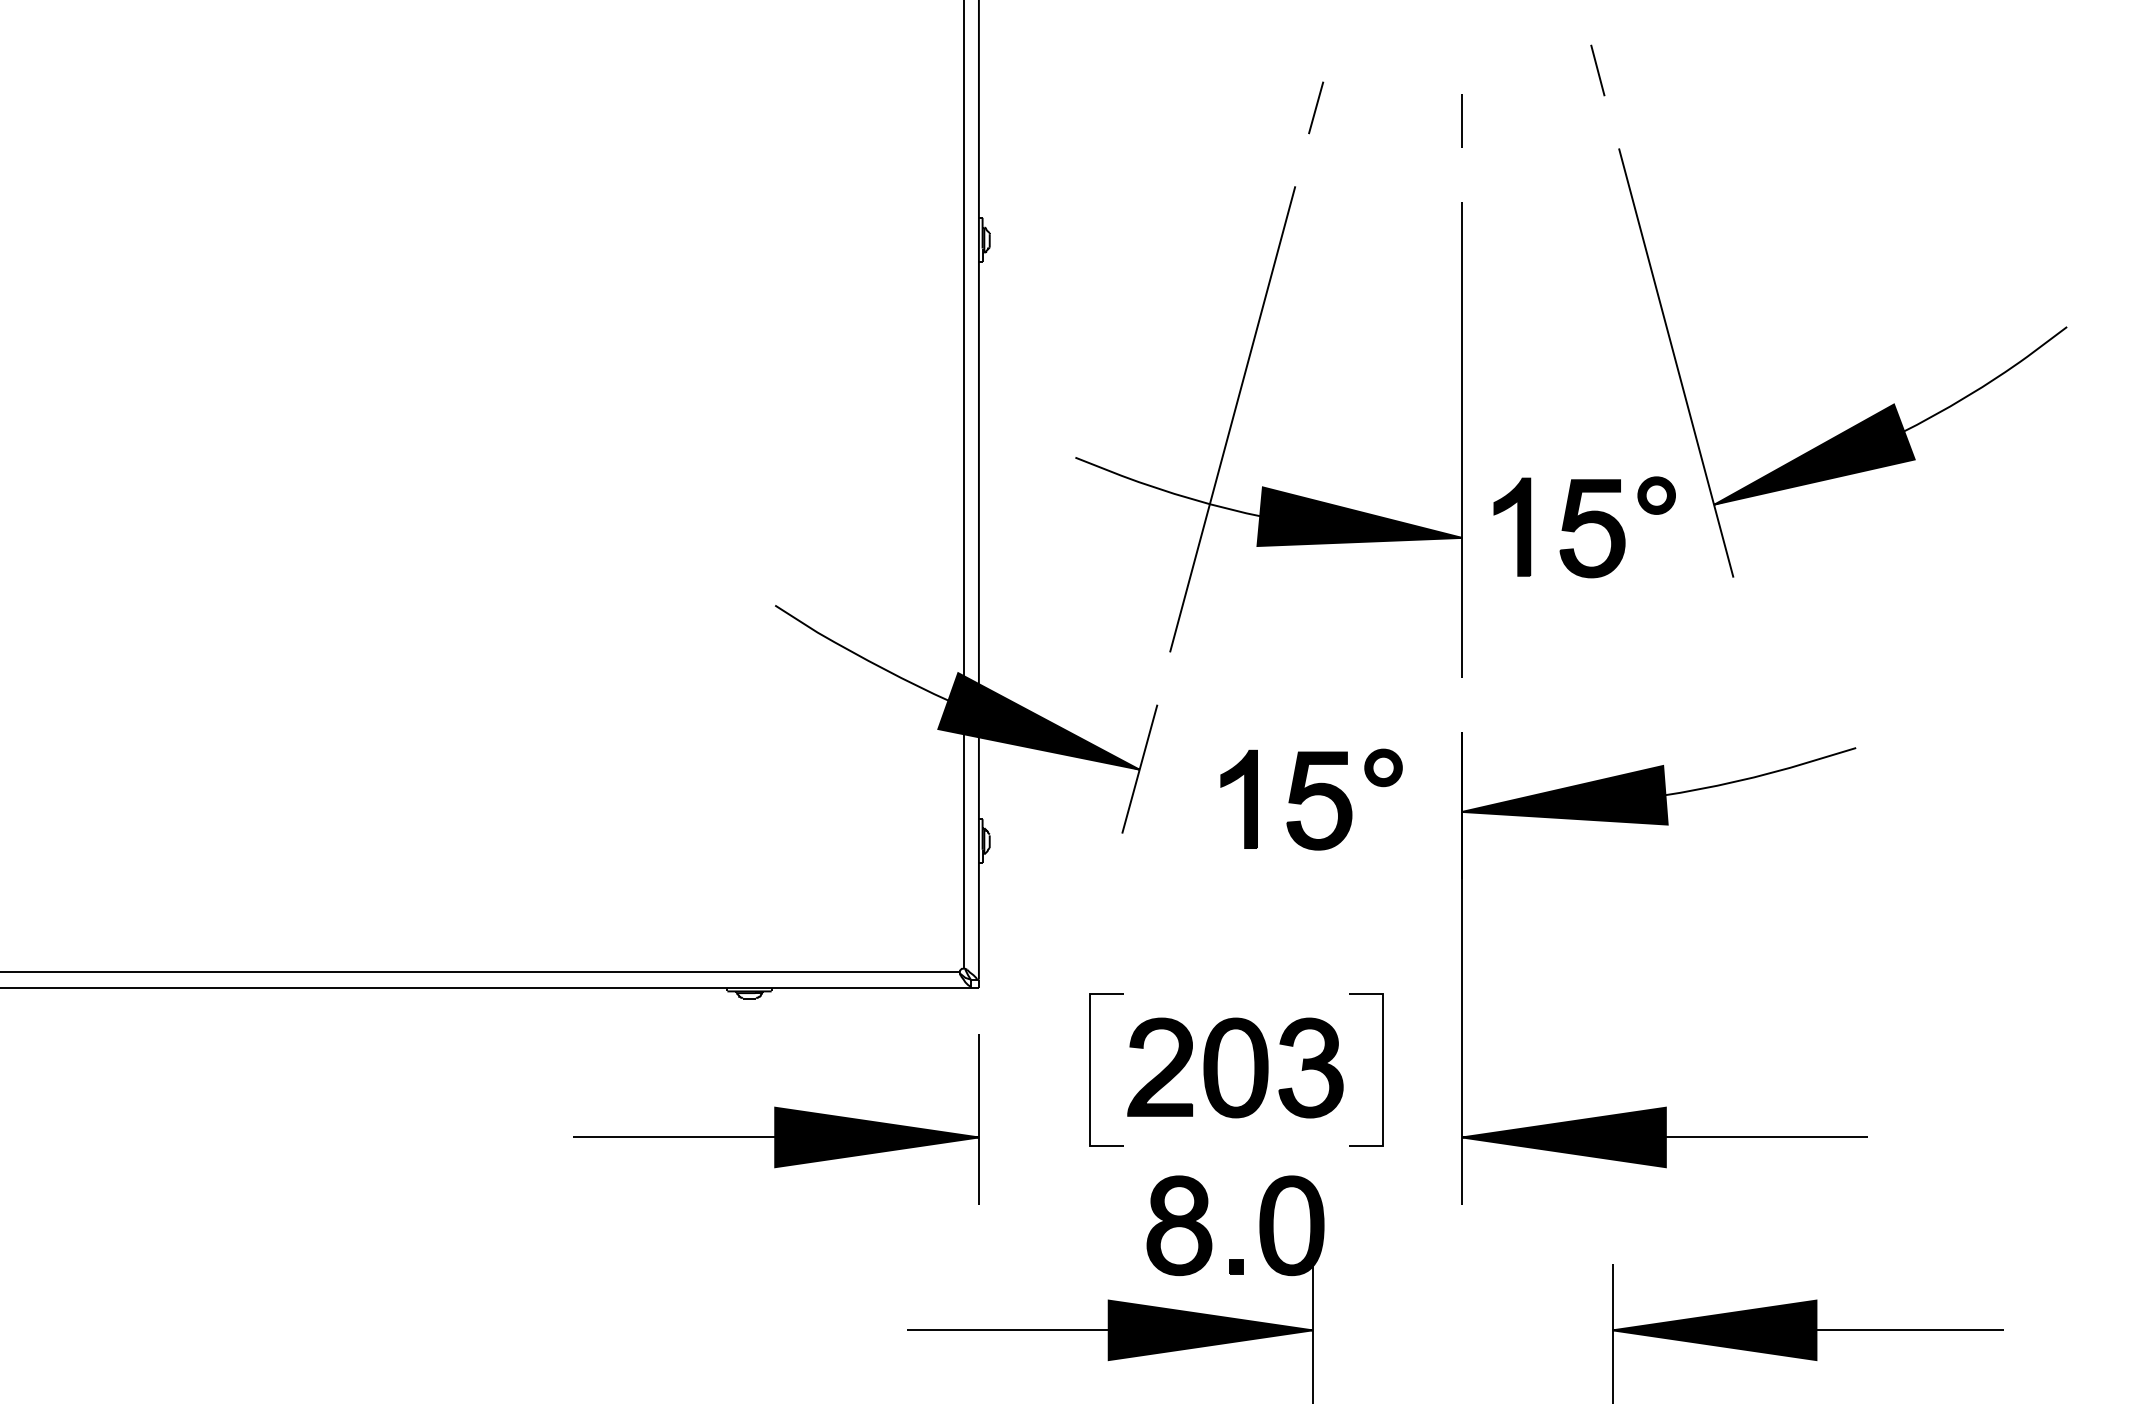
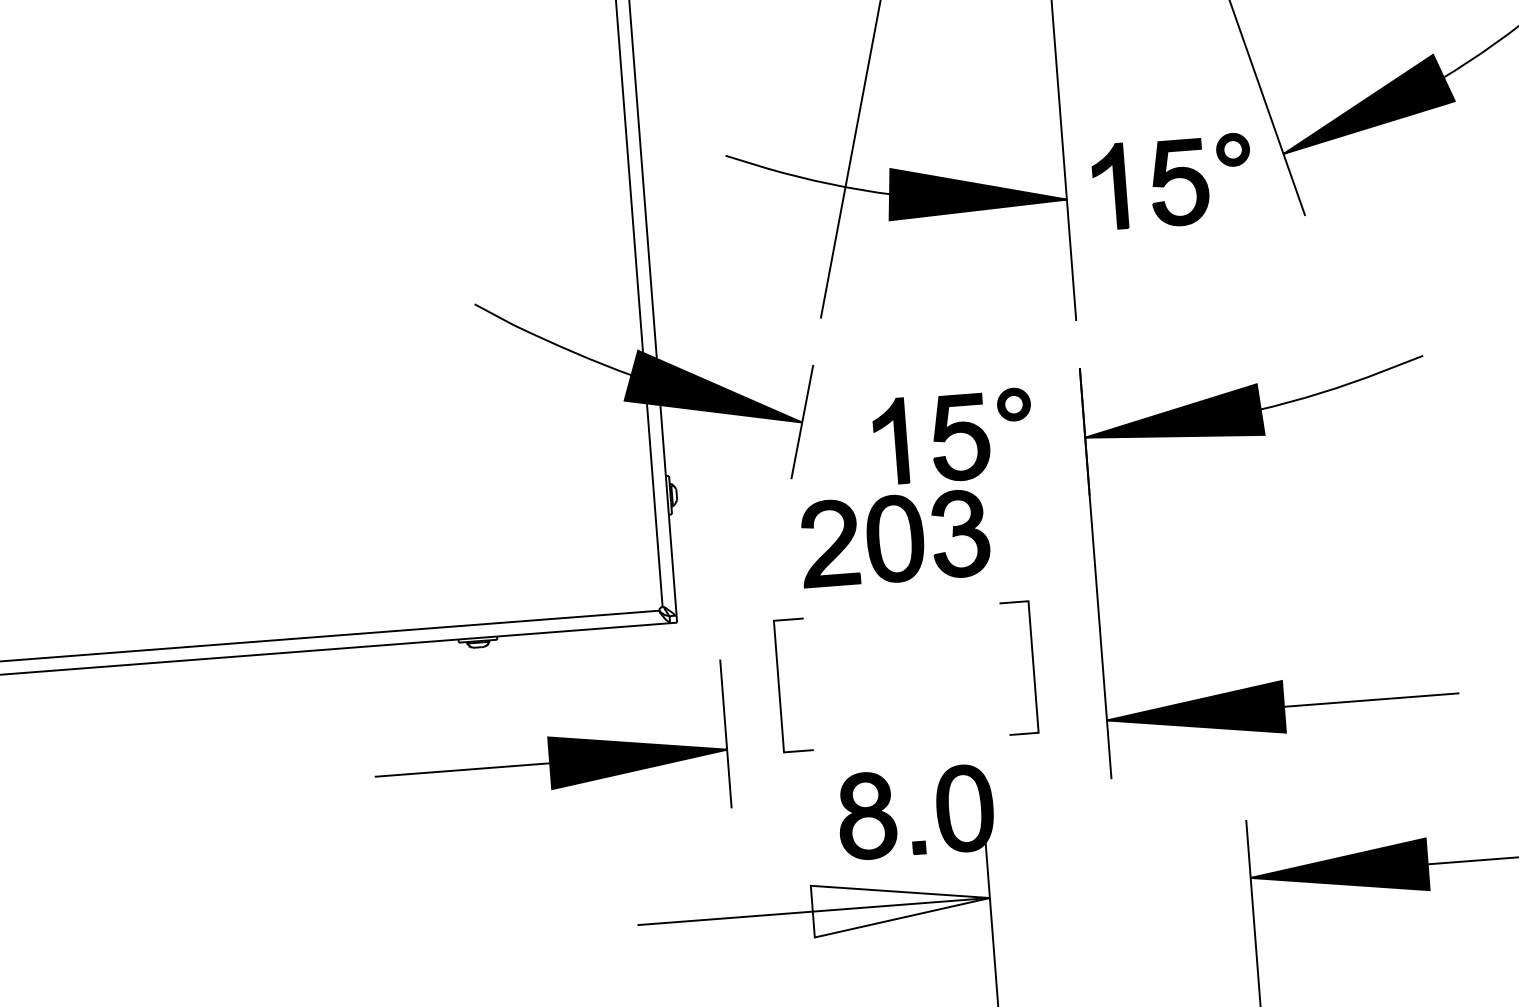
part: (1235, 1067) -> (894, 538), moved
part: (776, 1119) -> (550, 747), moved
fill: (1210, 1330) -> (901, 904), removed

